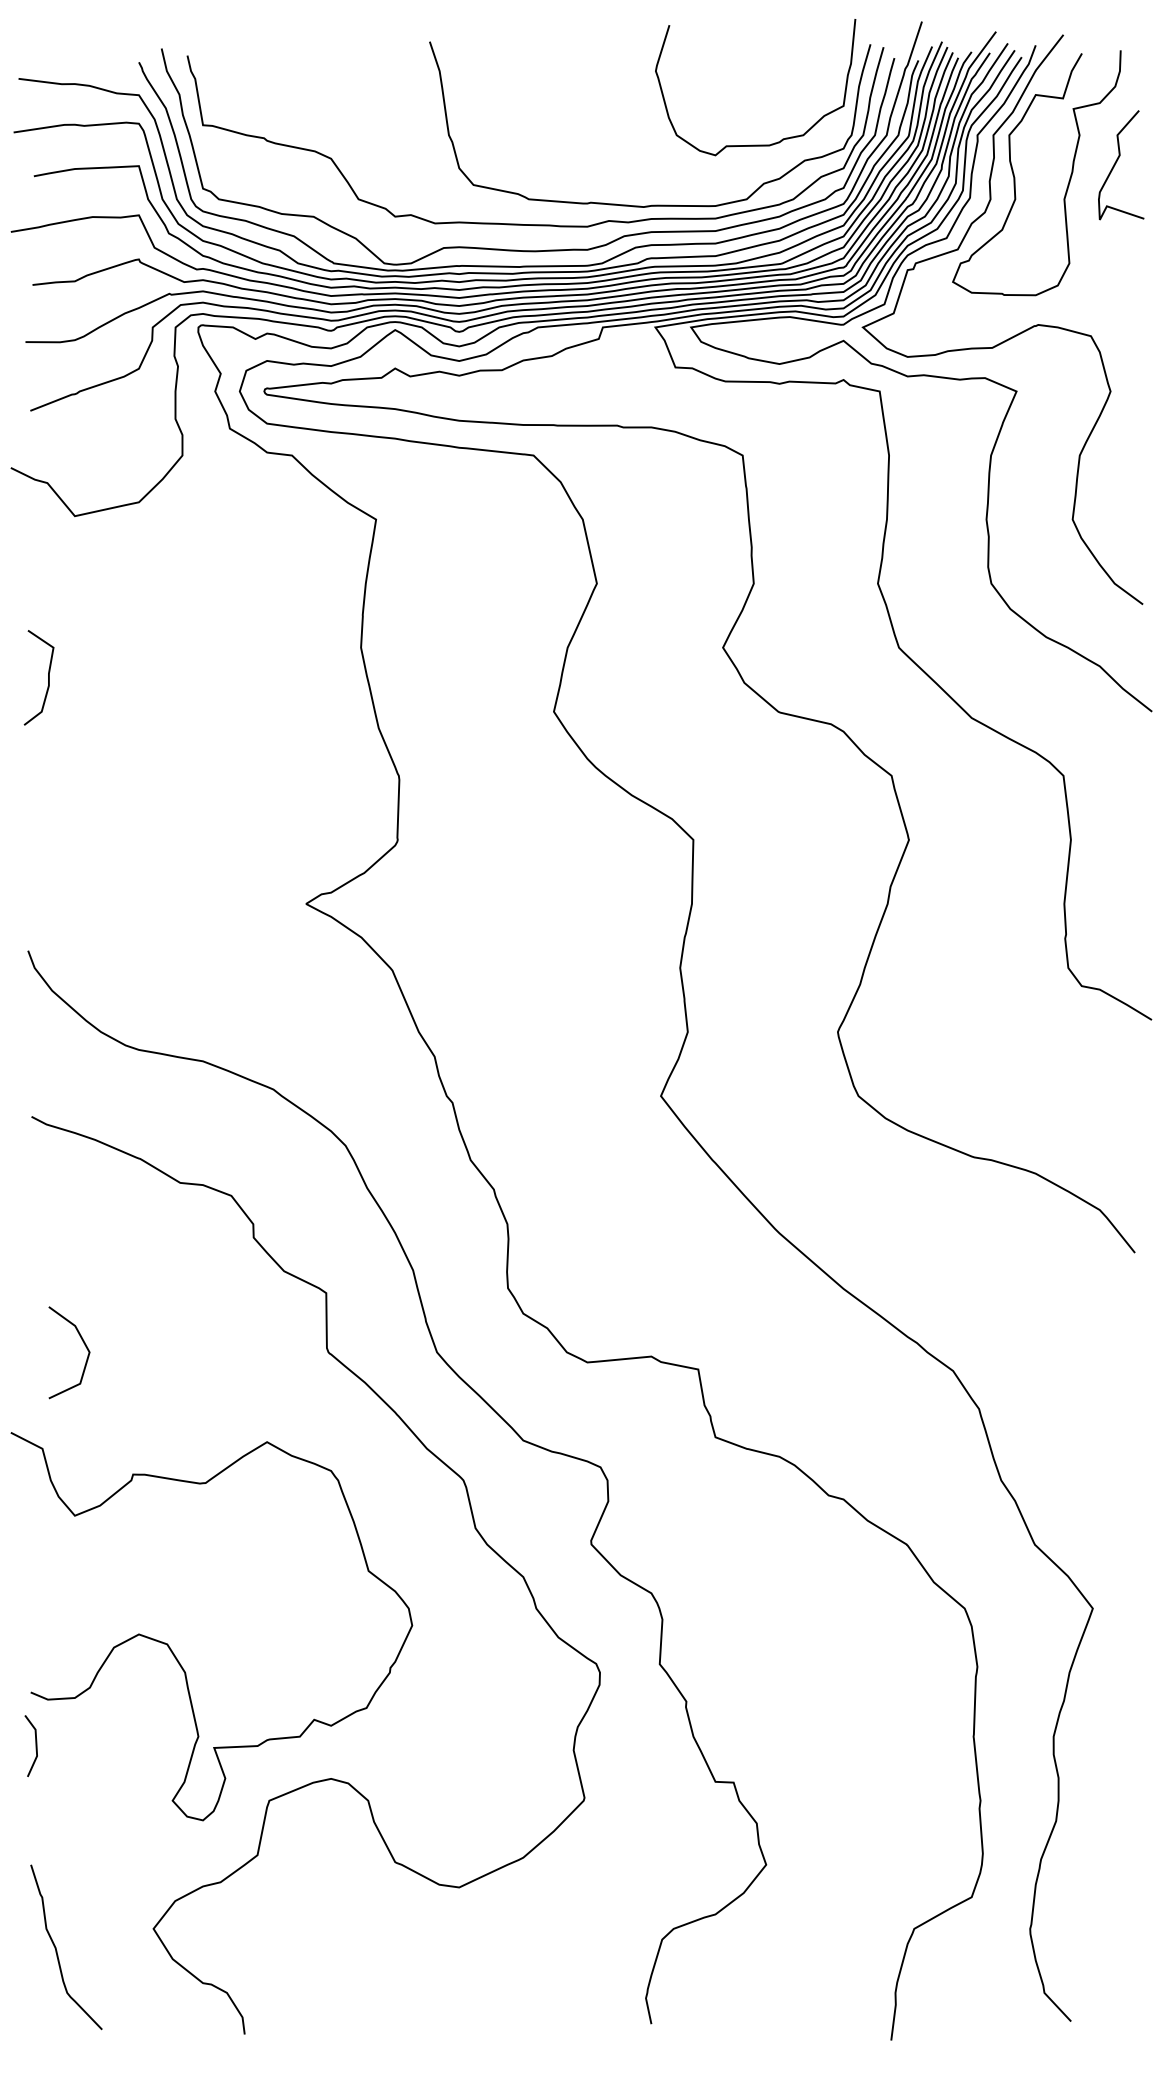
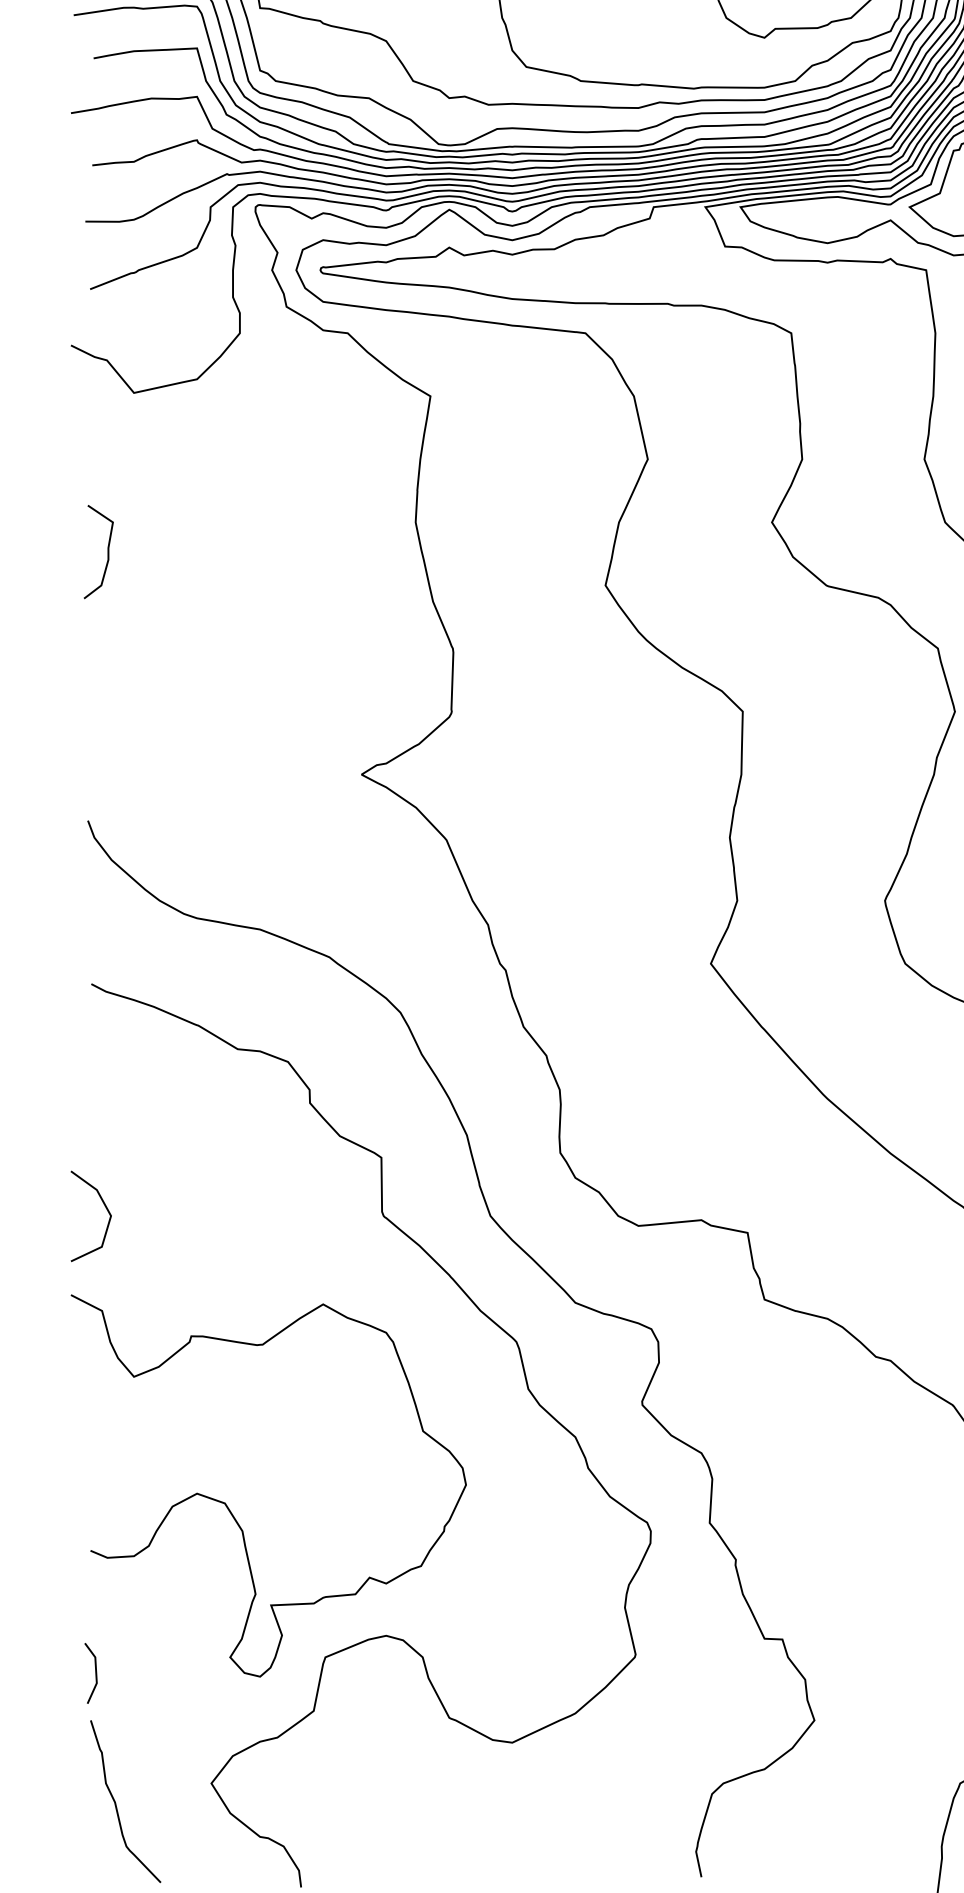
line: (84, 1345) -> (106, 1209), moved
line: (35, 1745) -> (95, 1672), moved

